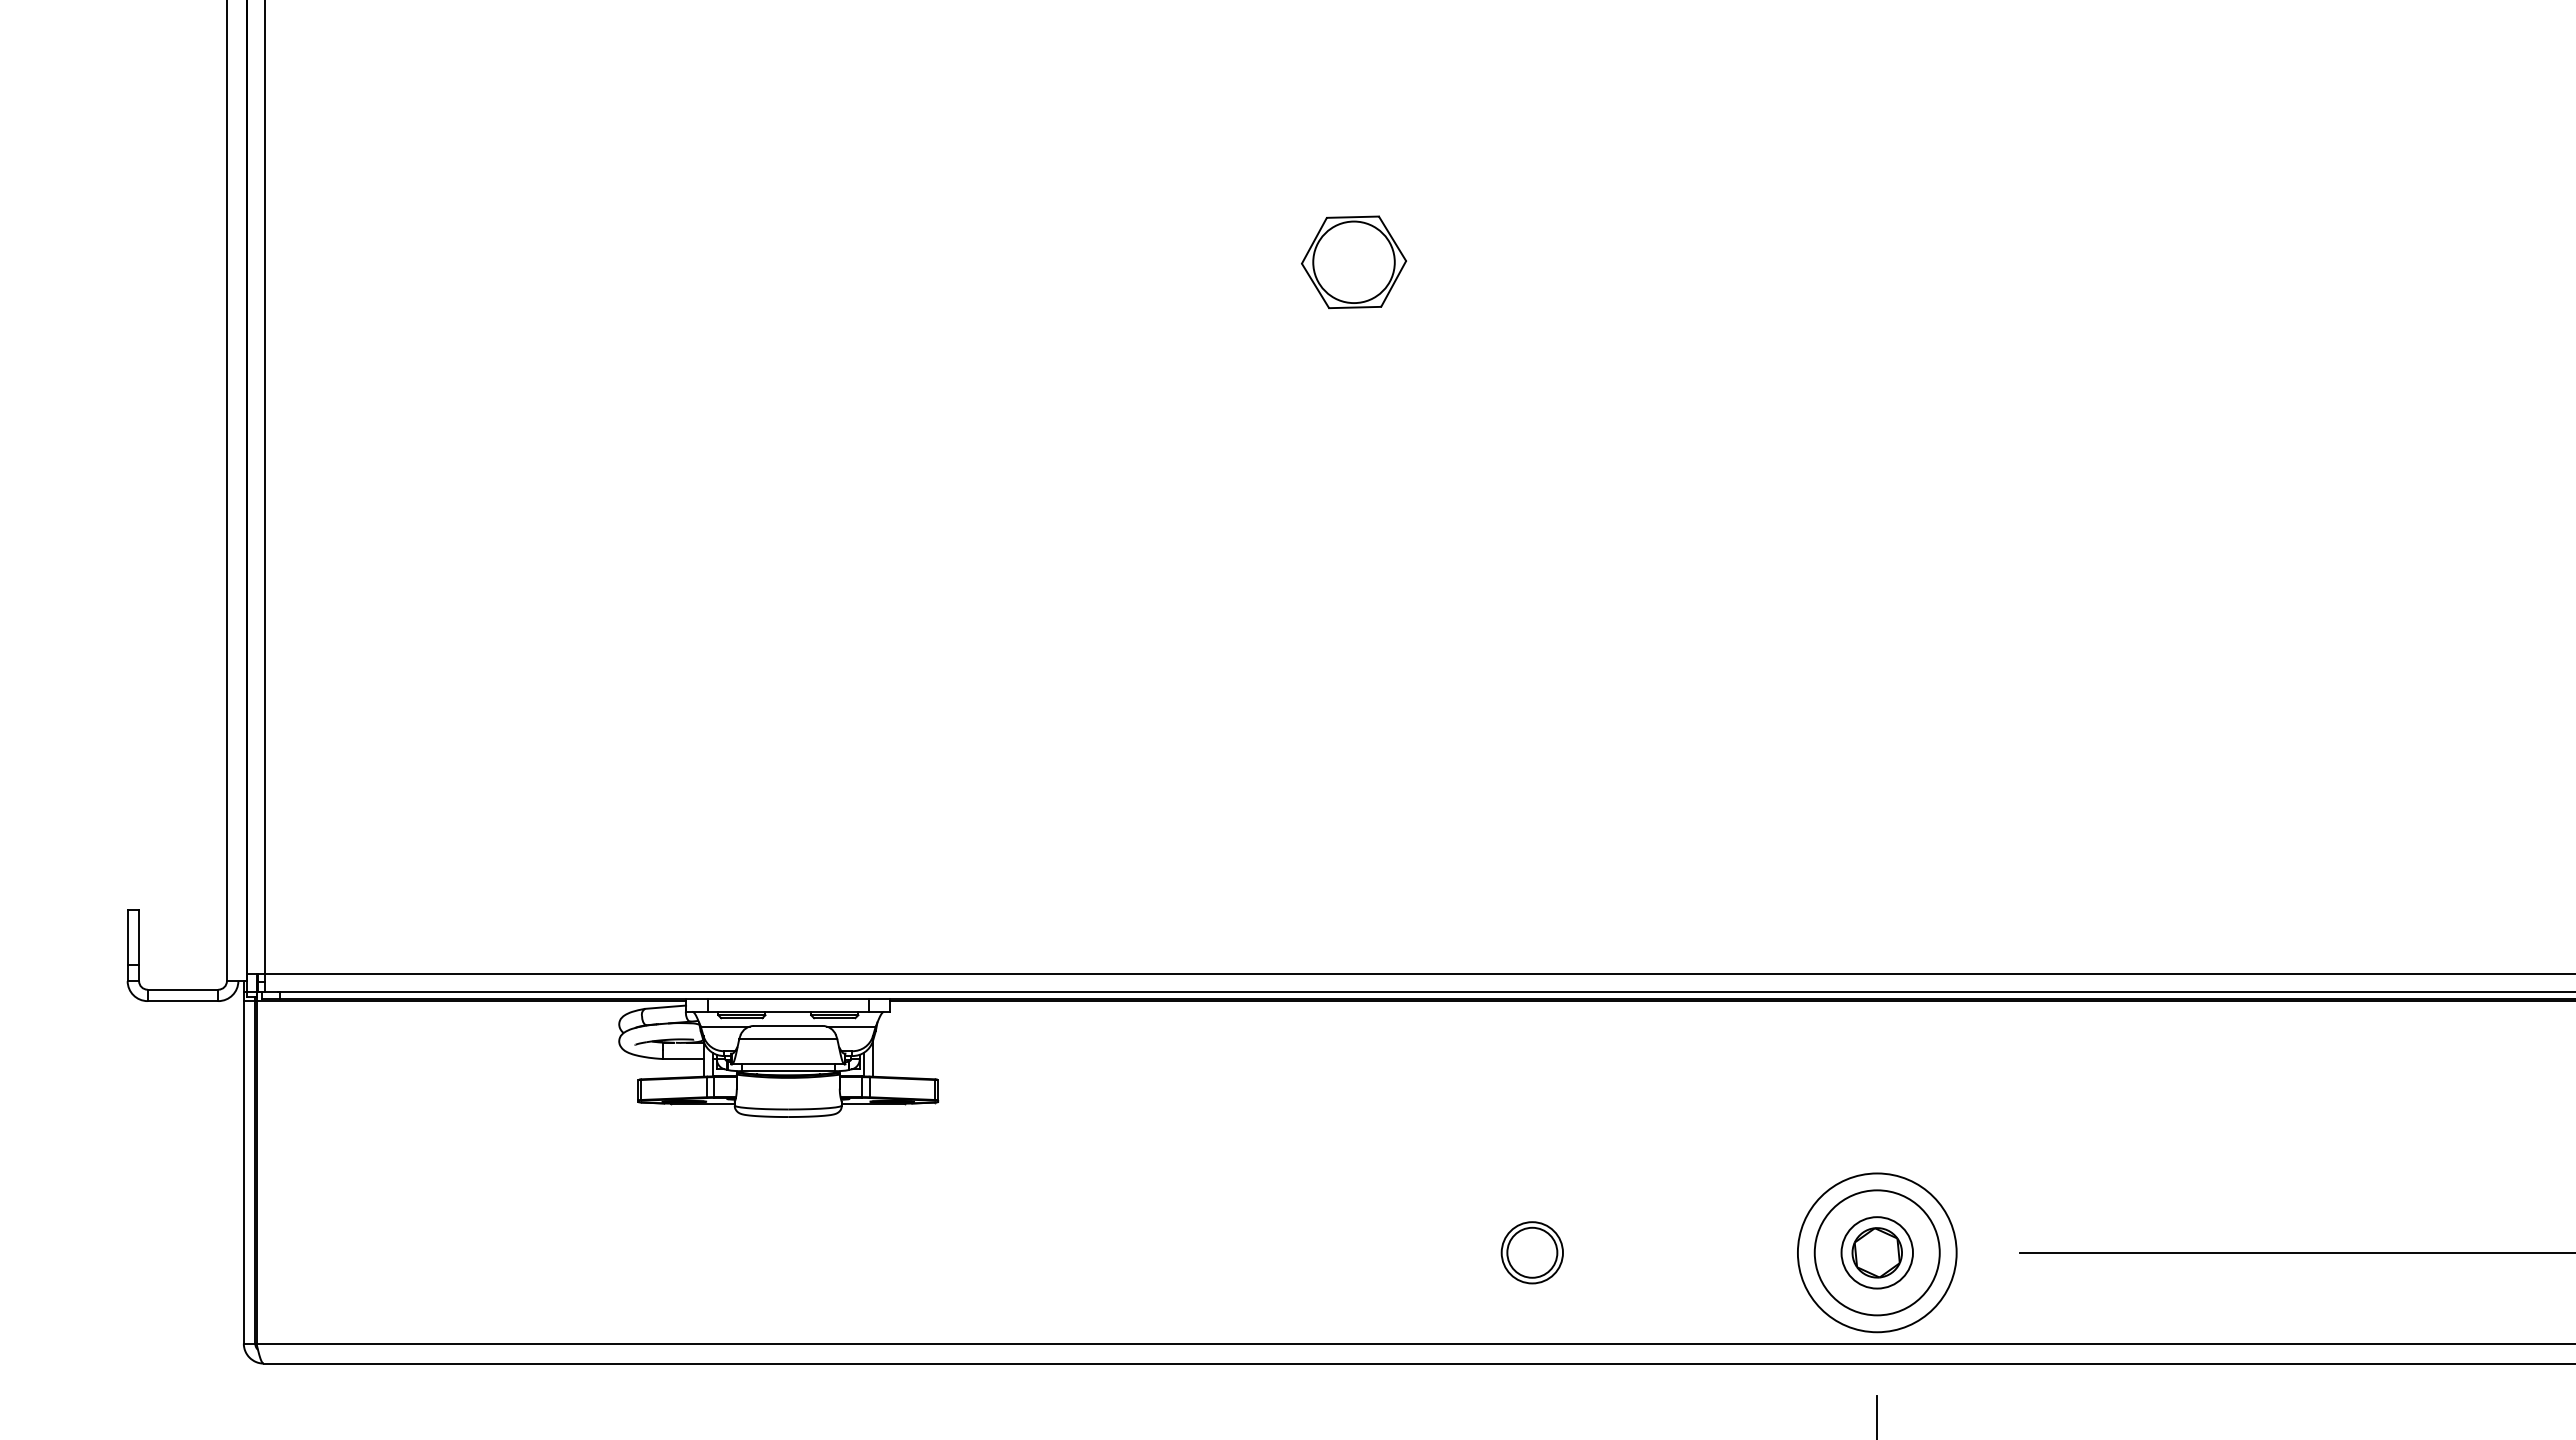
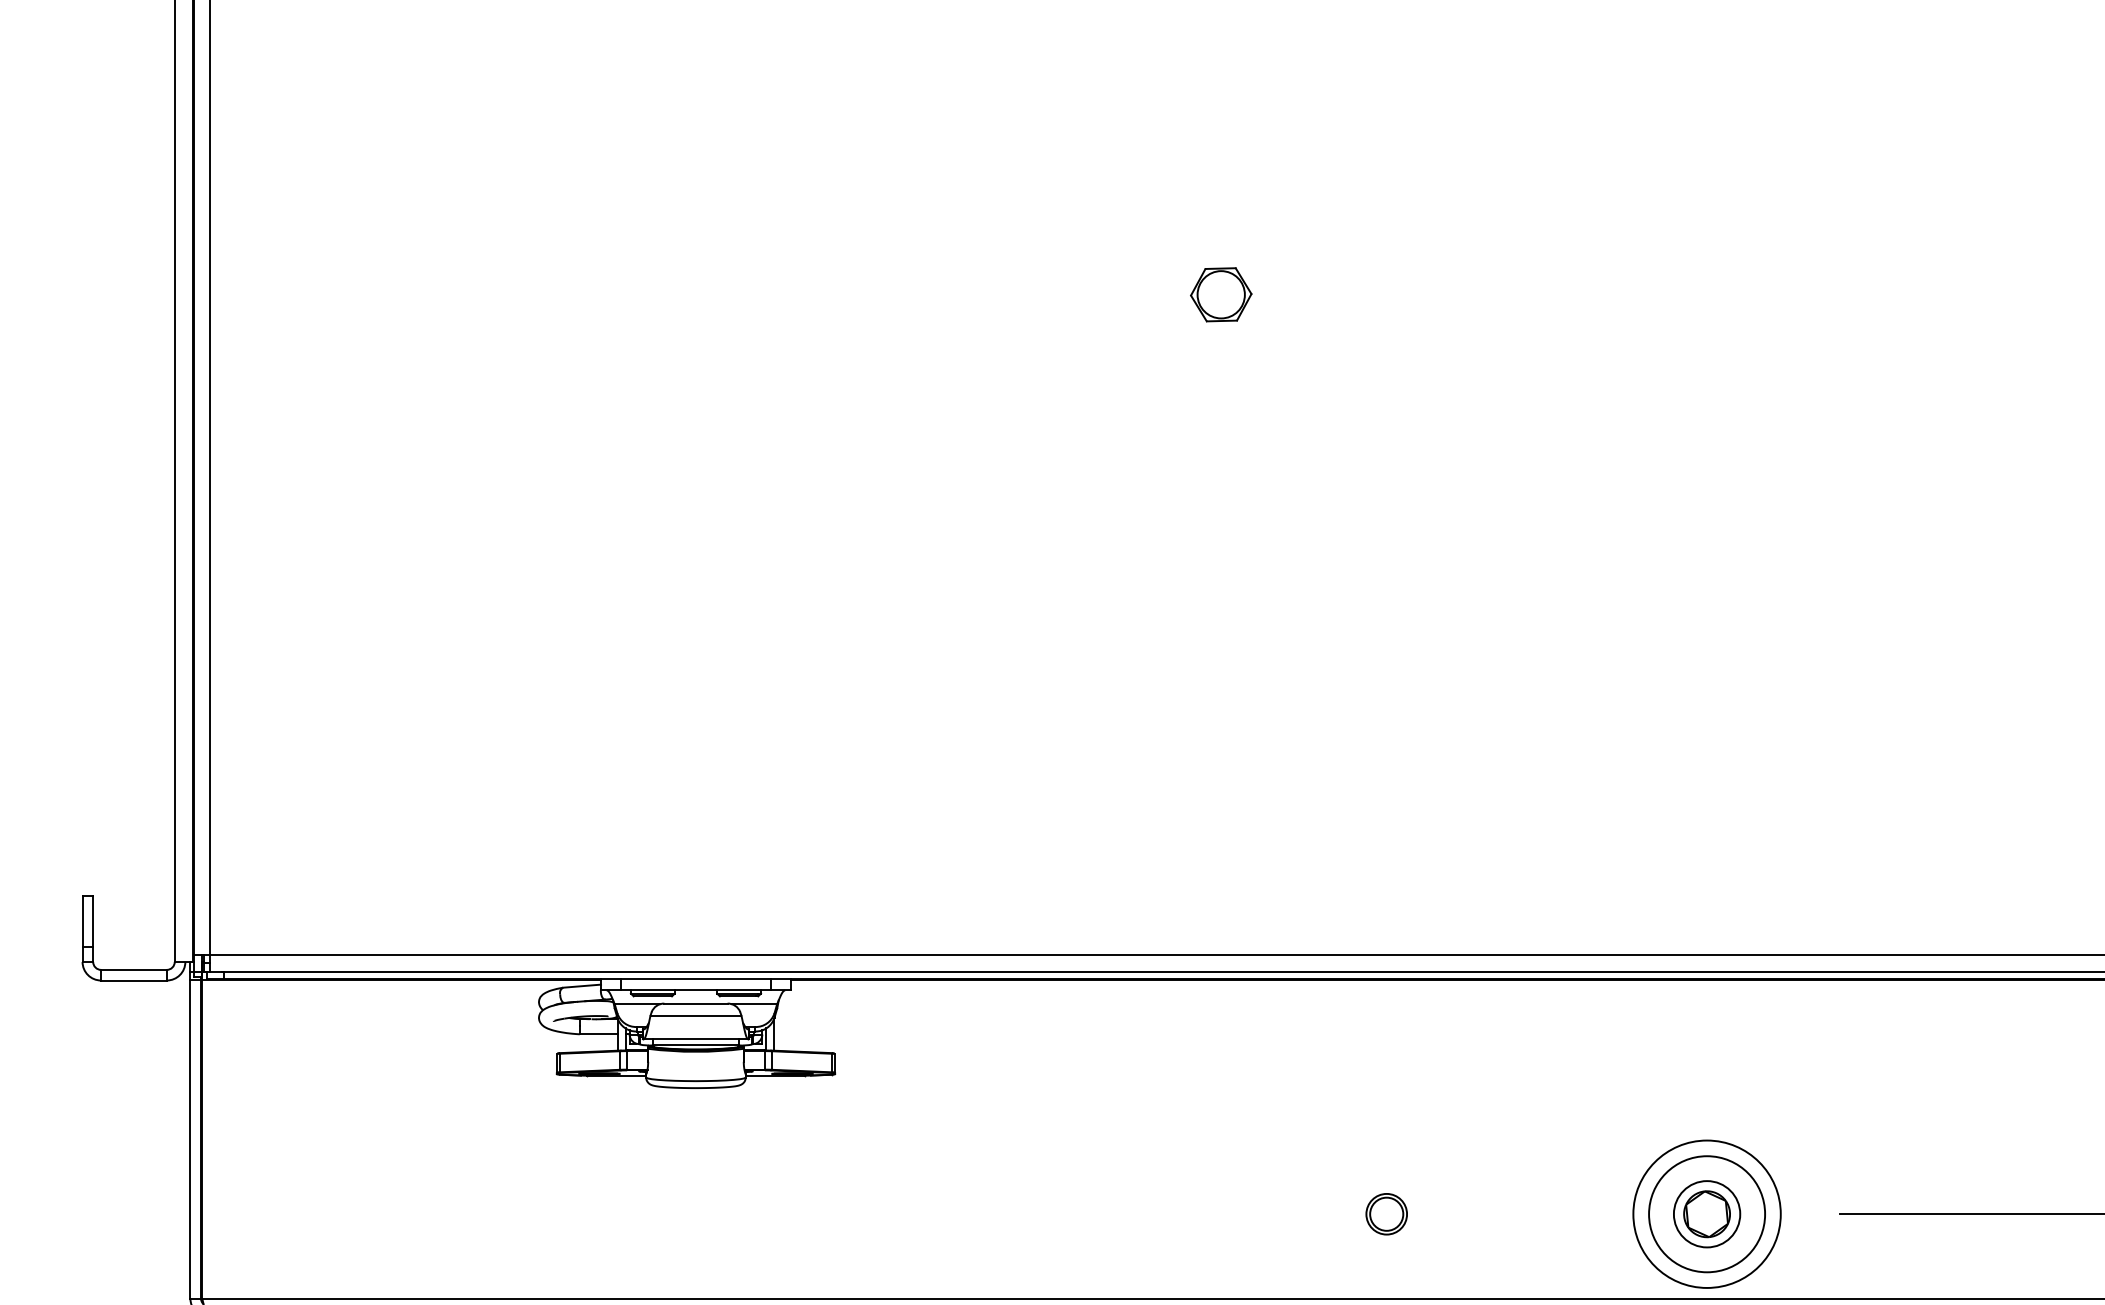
part: (1353, 262) -> (1220, 294), size x0.62
part: (1531, 1252) -> (1386, 1213), size x0.71

